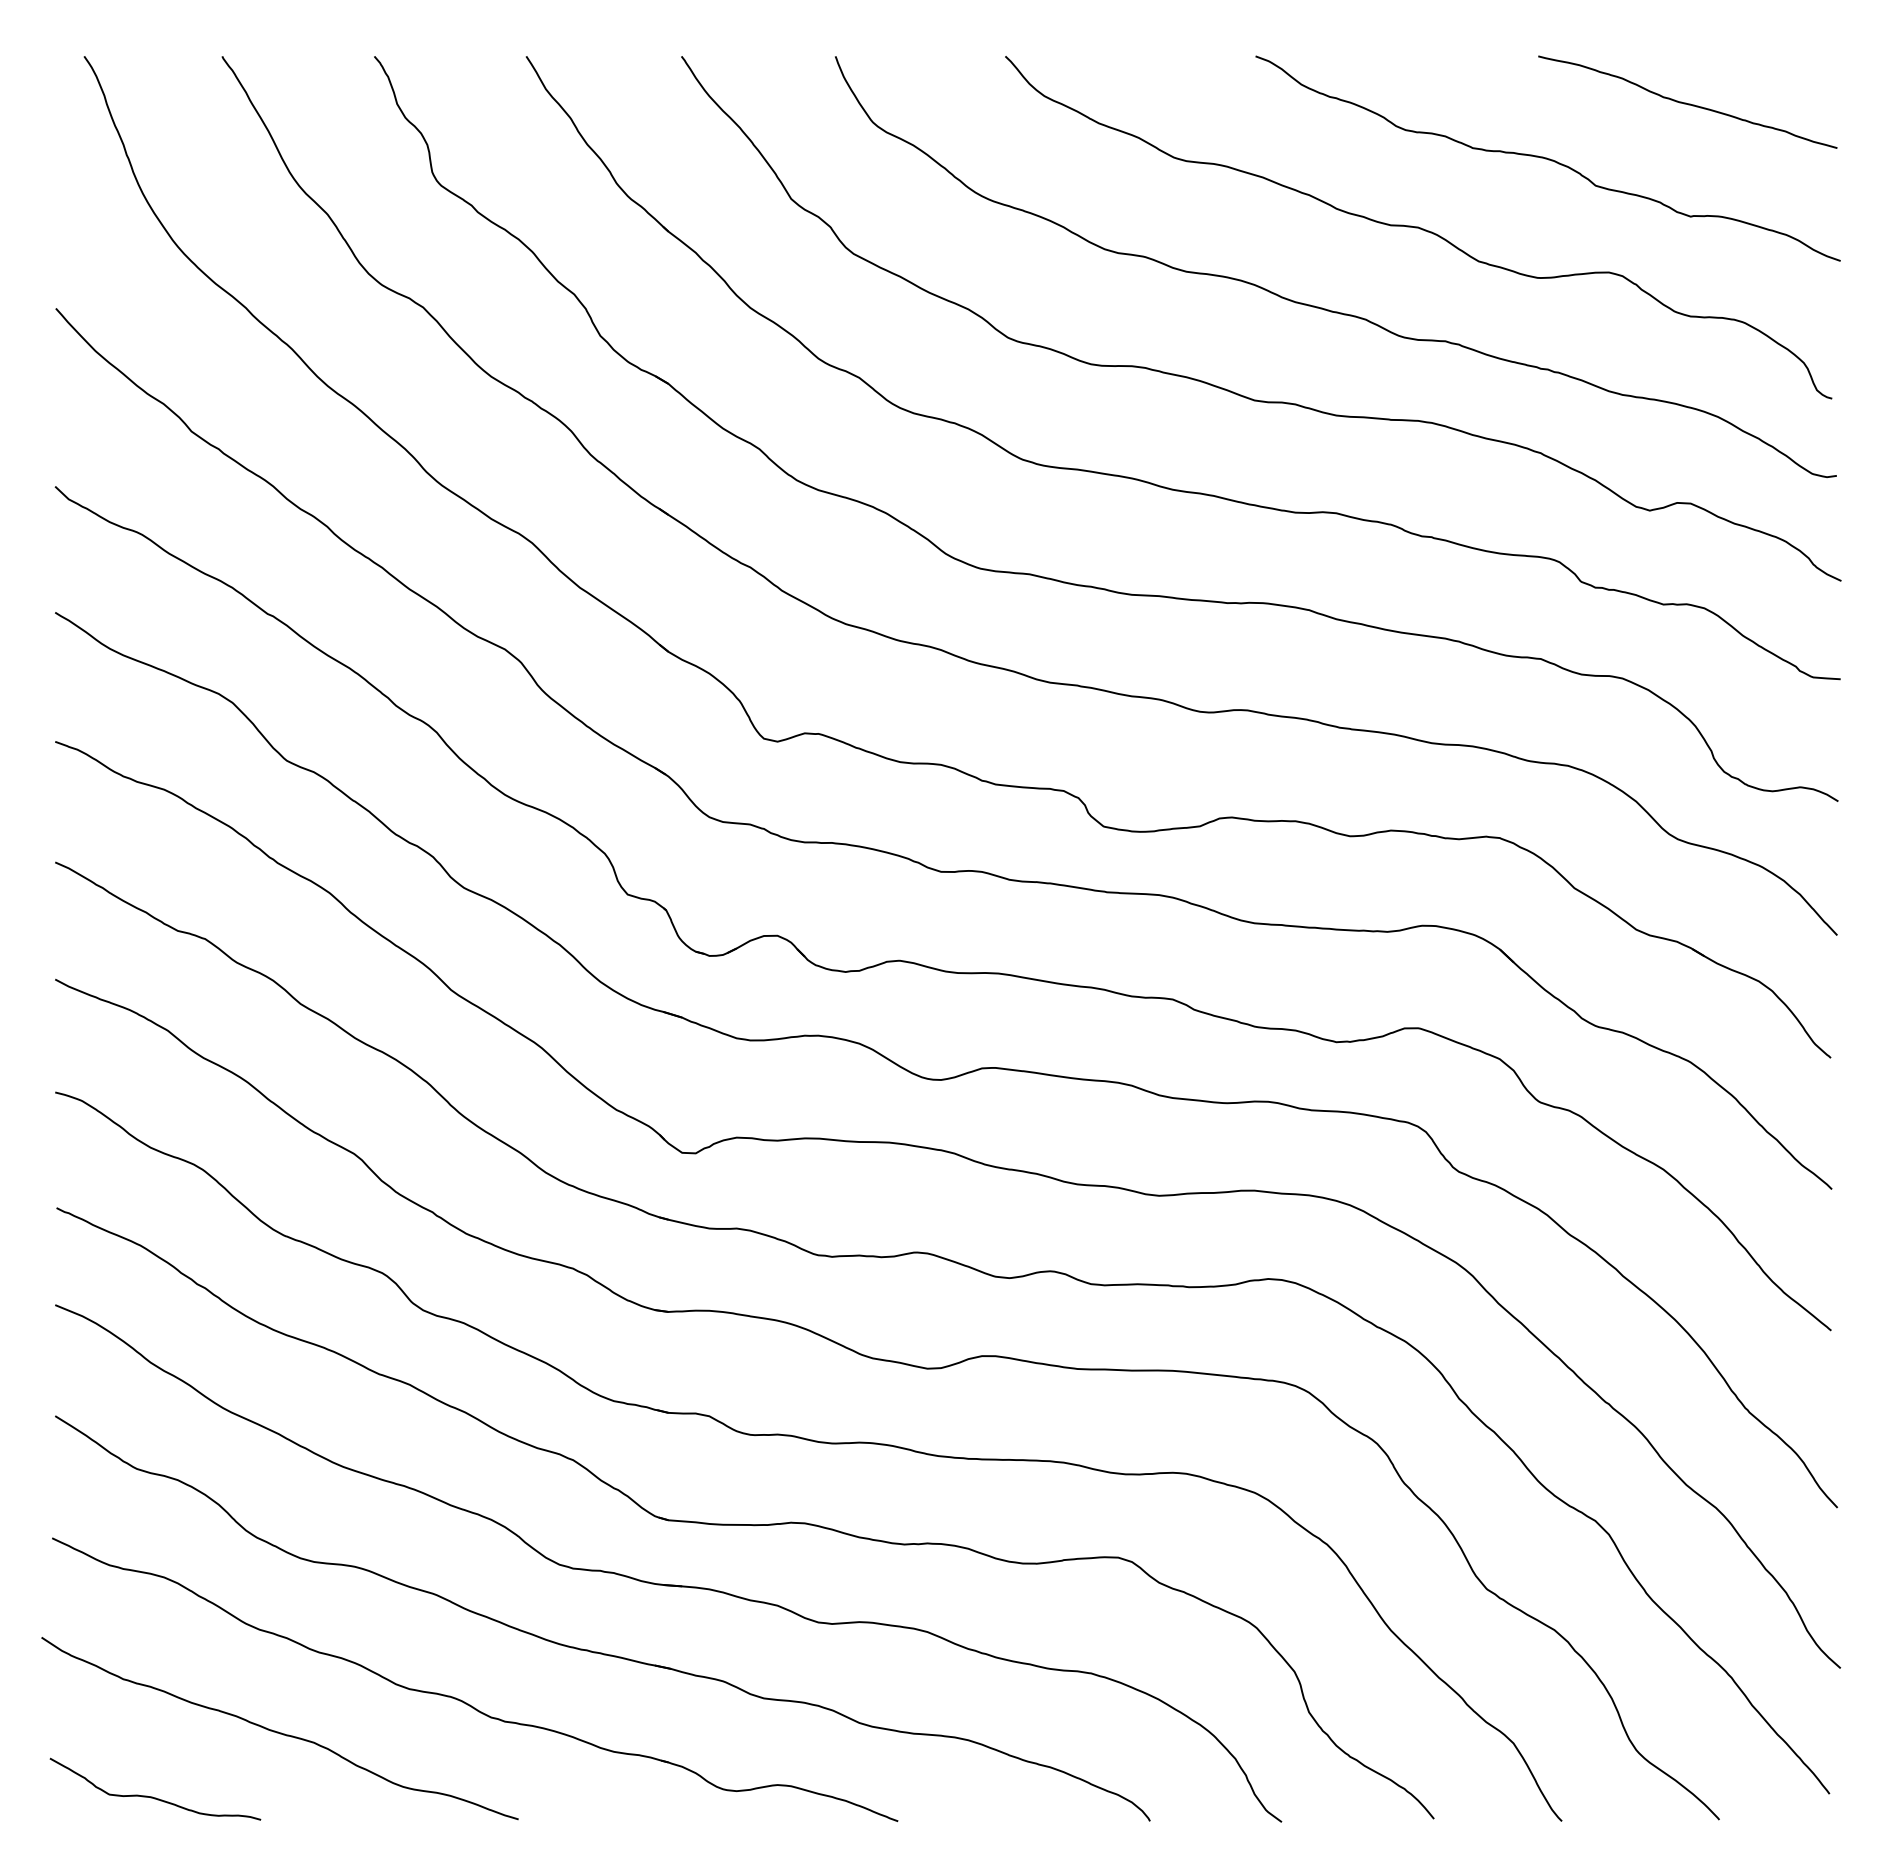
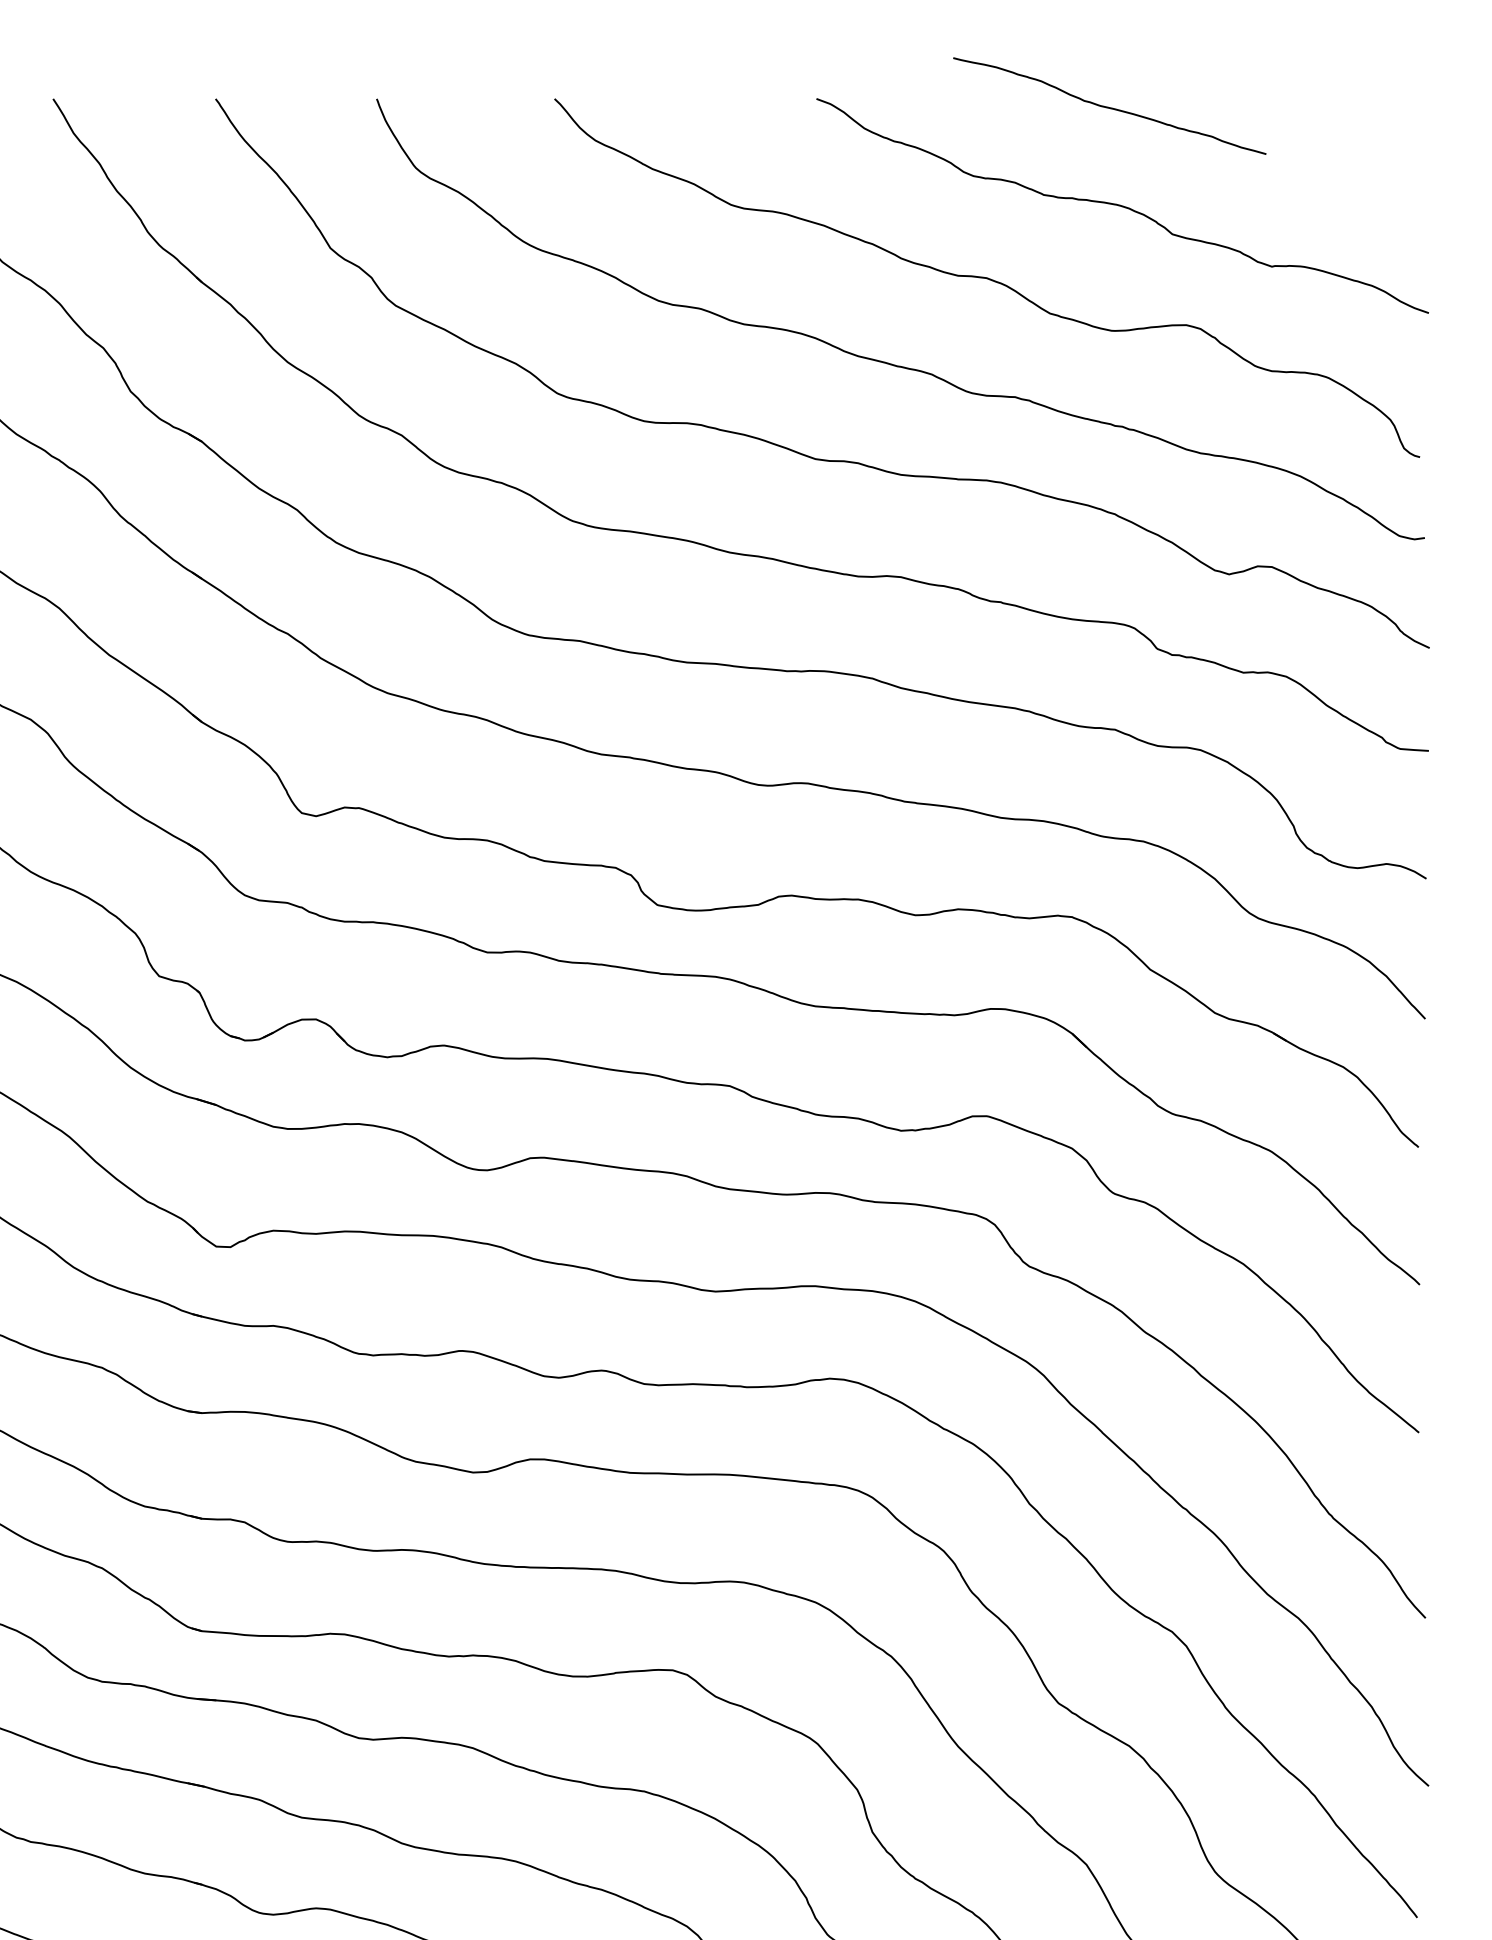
curve: (1686, 102) -> (1108, 106), moved

